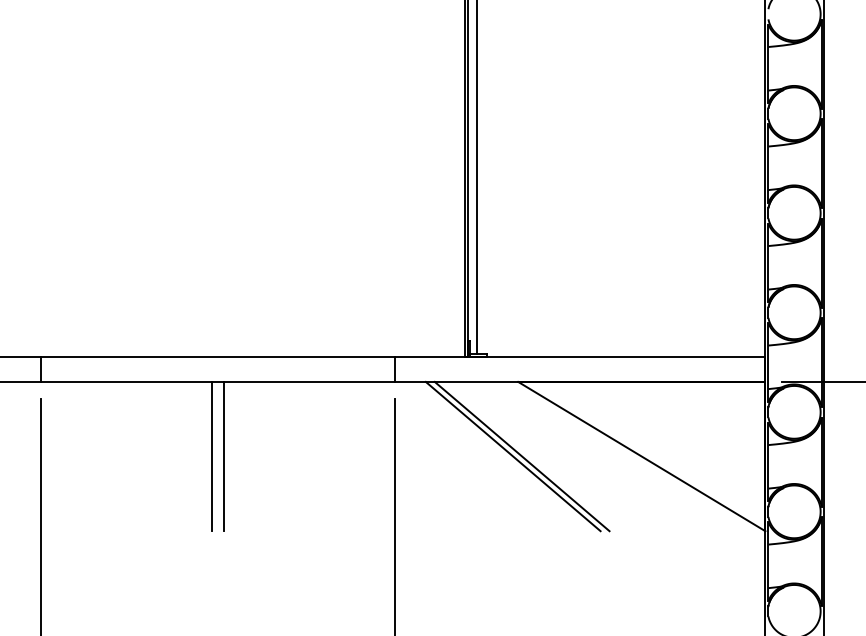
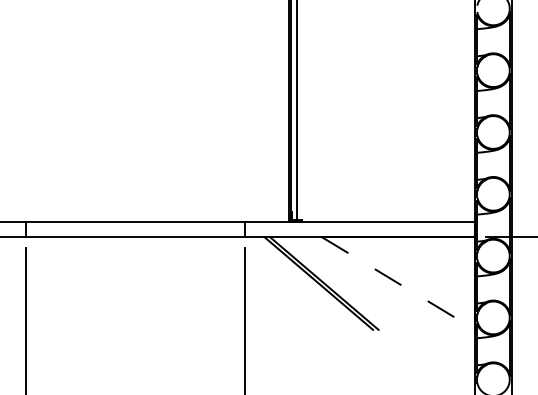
line: (211, 456) -> (131, 283), removed
line: (224, 456) -> (139, 283), removed
line: (641, 456) -> (398, 283), solid -> dashed

